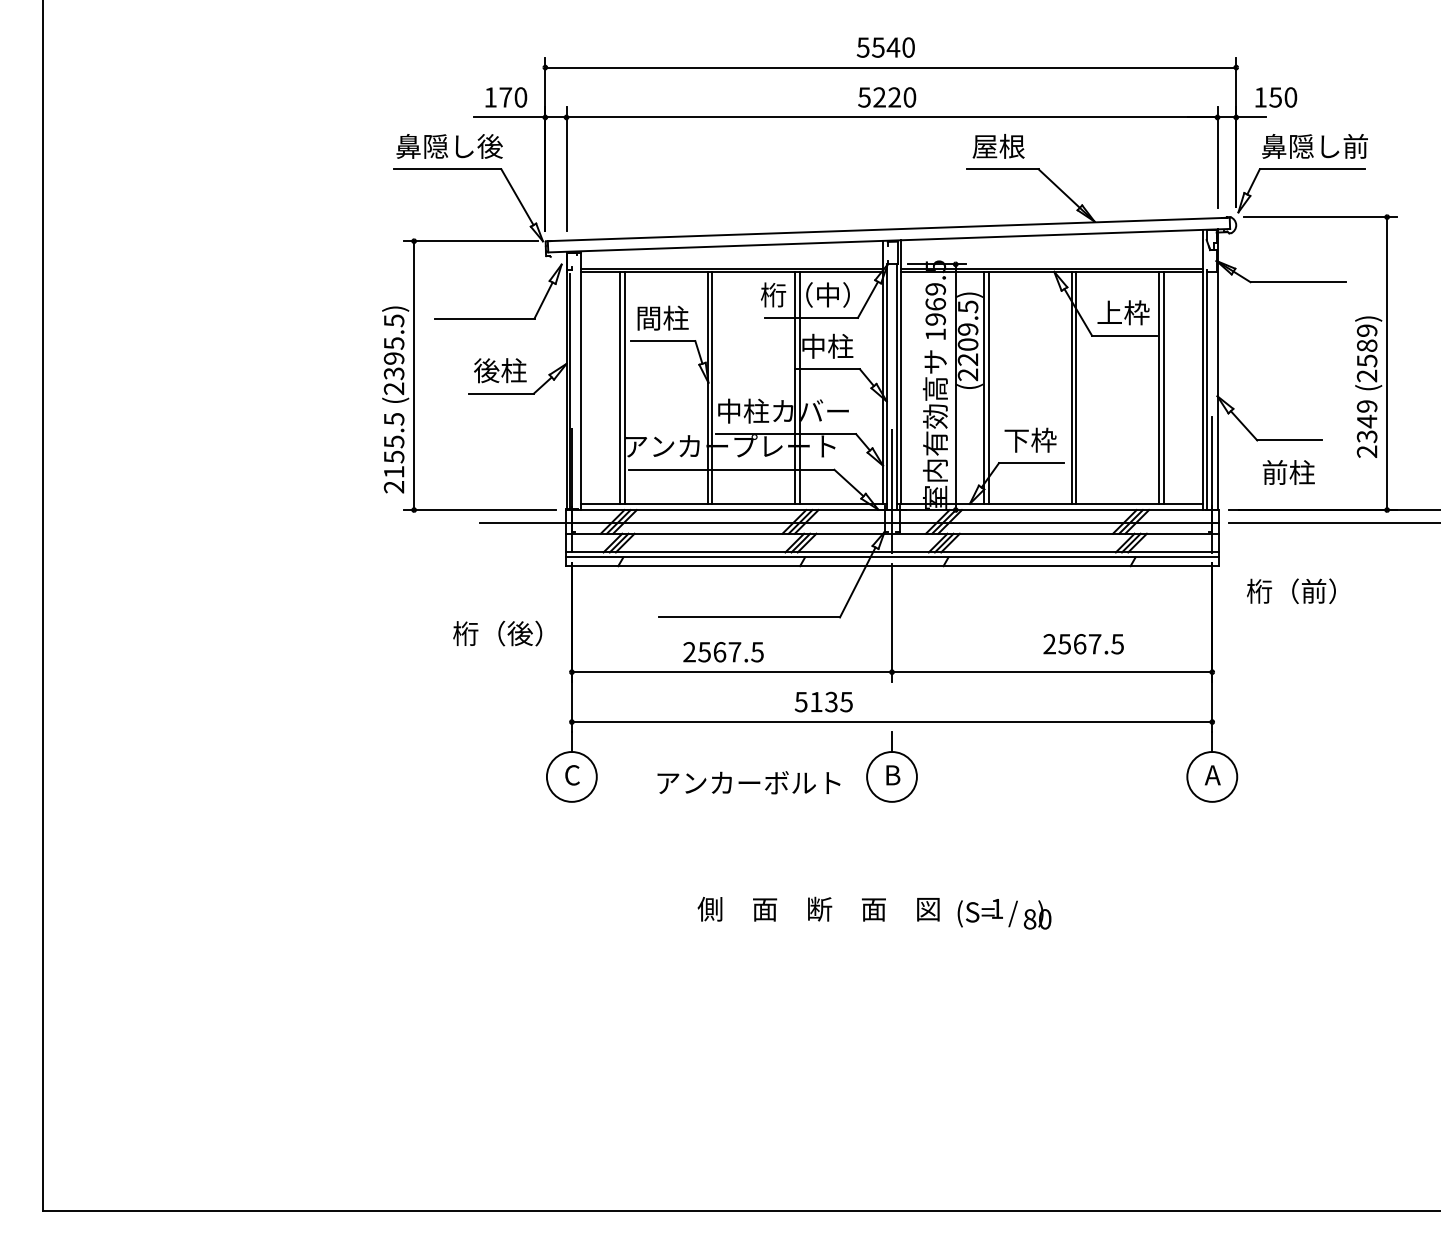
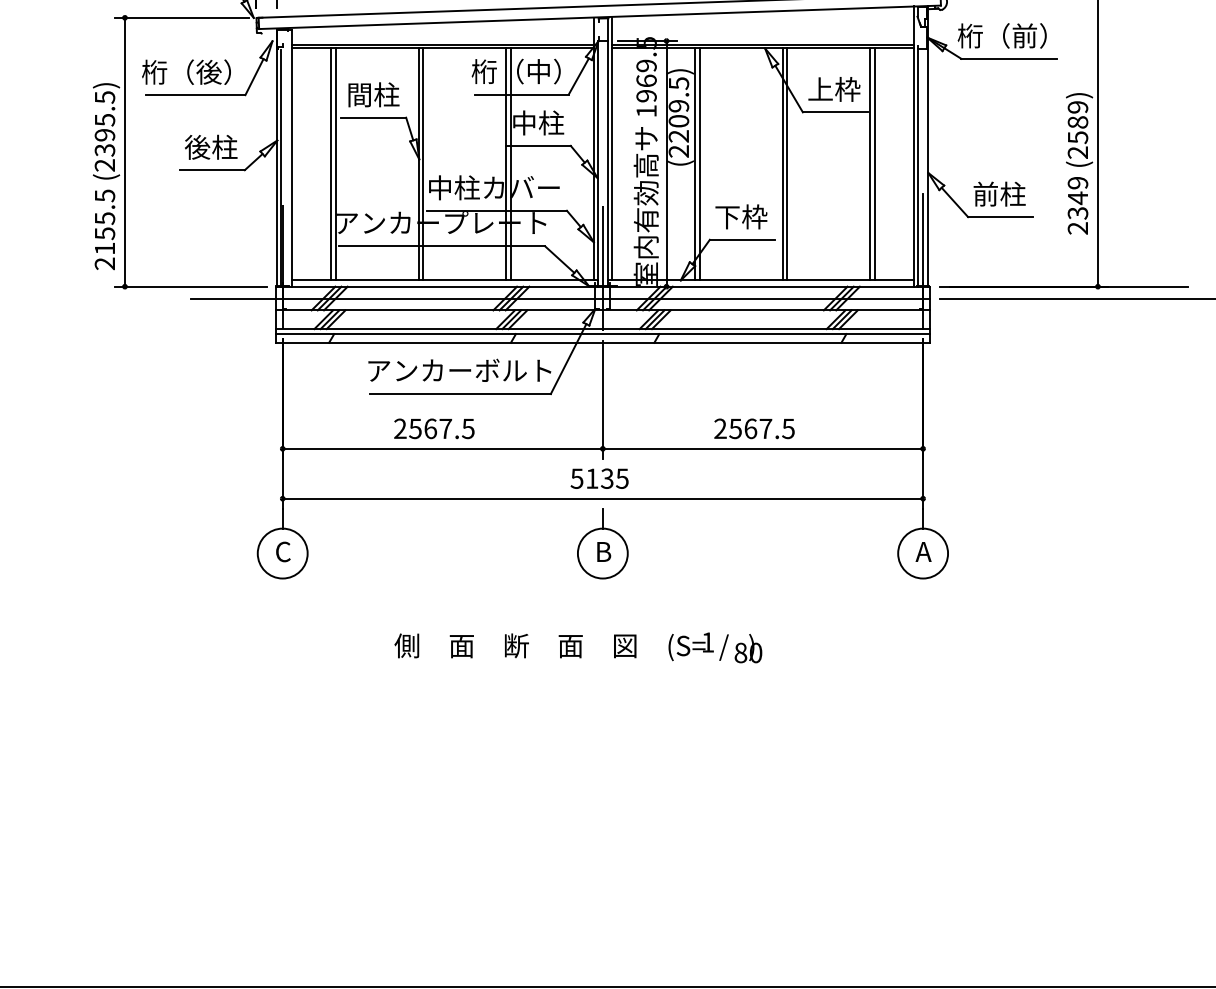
text: (1288, 472) -> (999, 194), moved
text: (1291, 590) -> (1002, 35), moved
text: (497, 633) -> (186, 72), moved
text: (1083, 644) -> (754, 429), moved
text: (823, 701) -> (599, 478), moved
text: (748, 782) -> (459, 370), moved
text: (818, 908) -> (515, 645), moved
text: (1004, 914) -> (715, 648), moved

